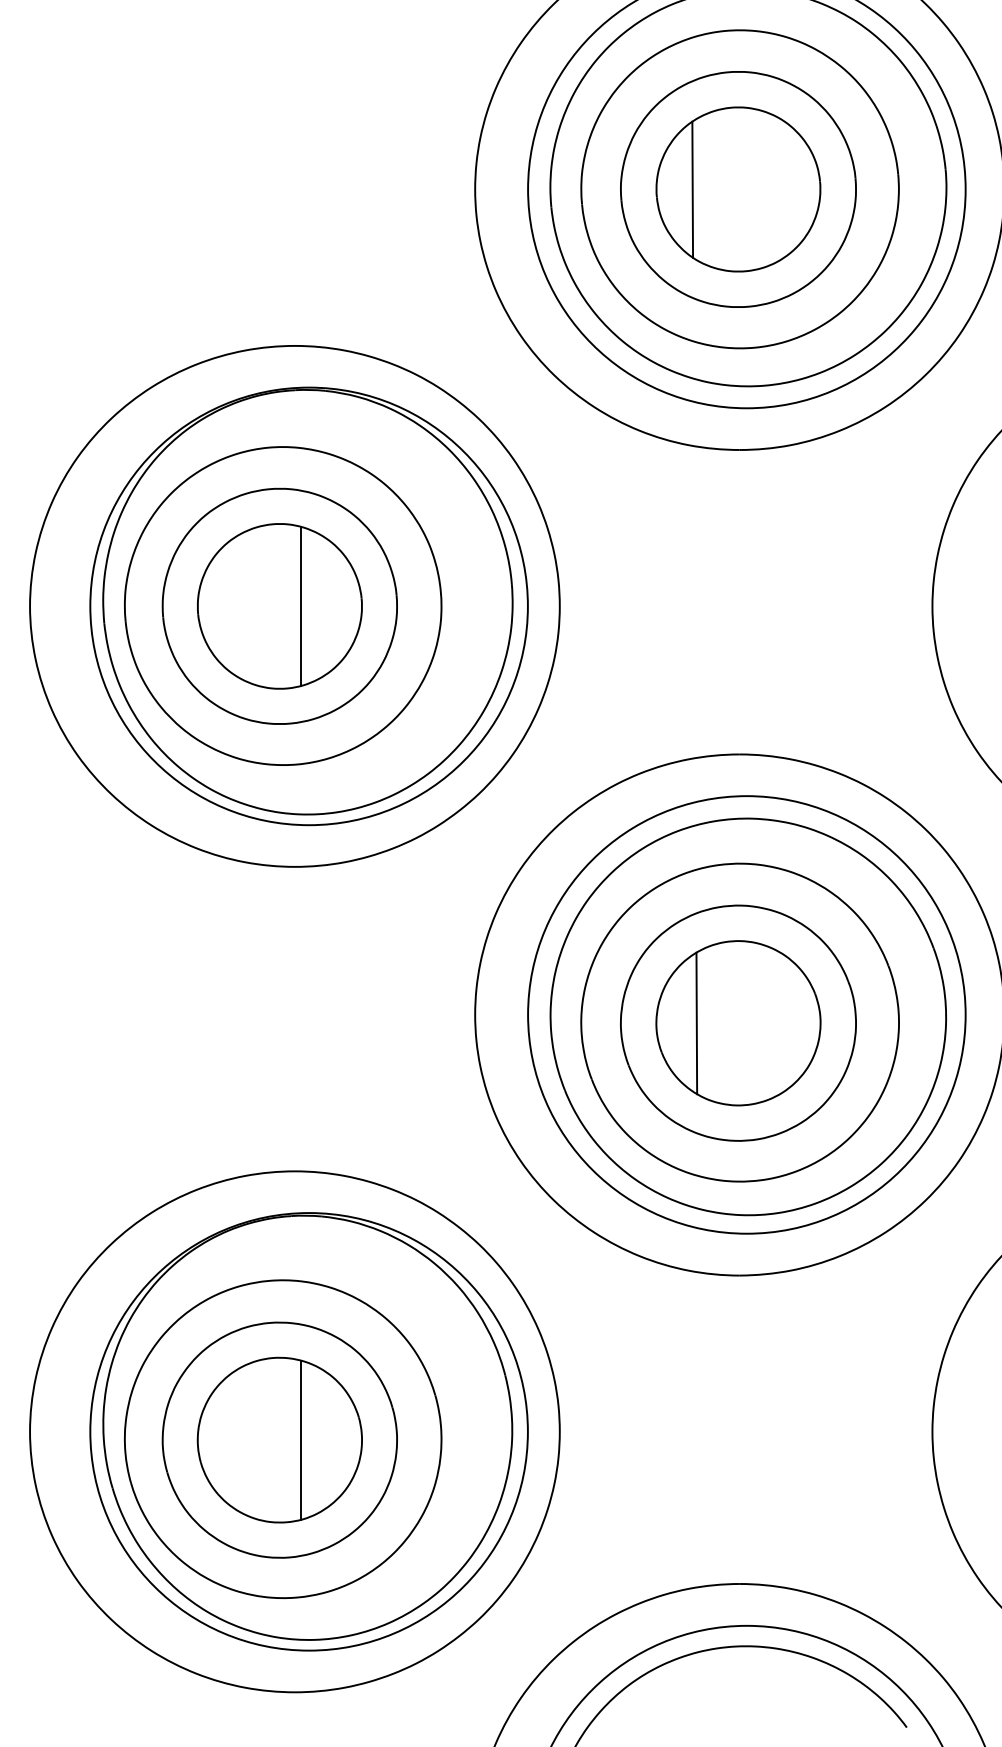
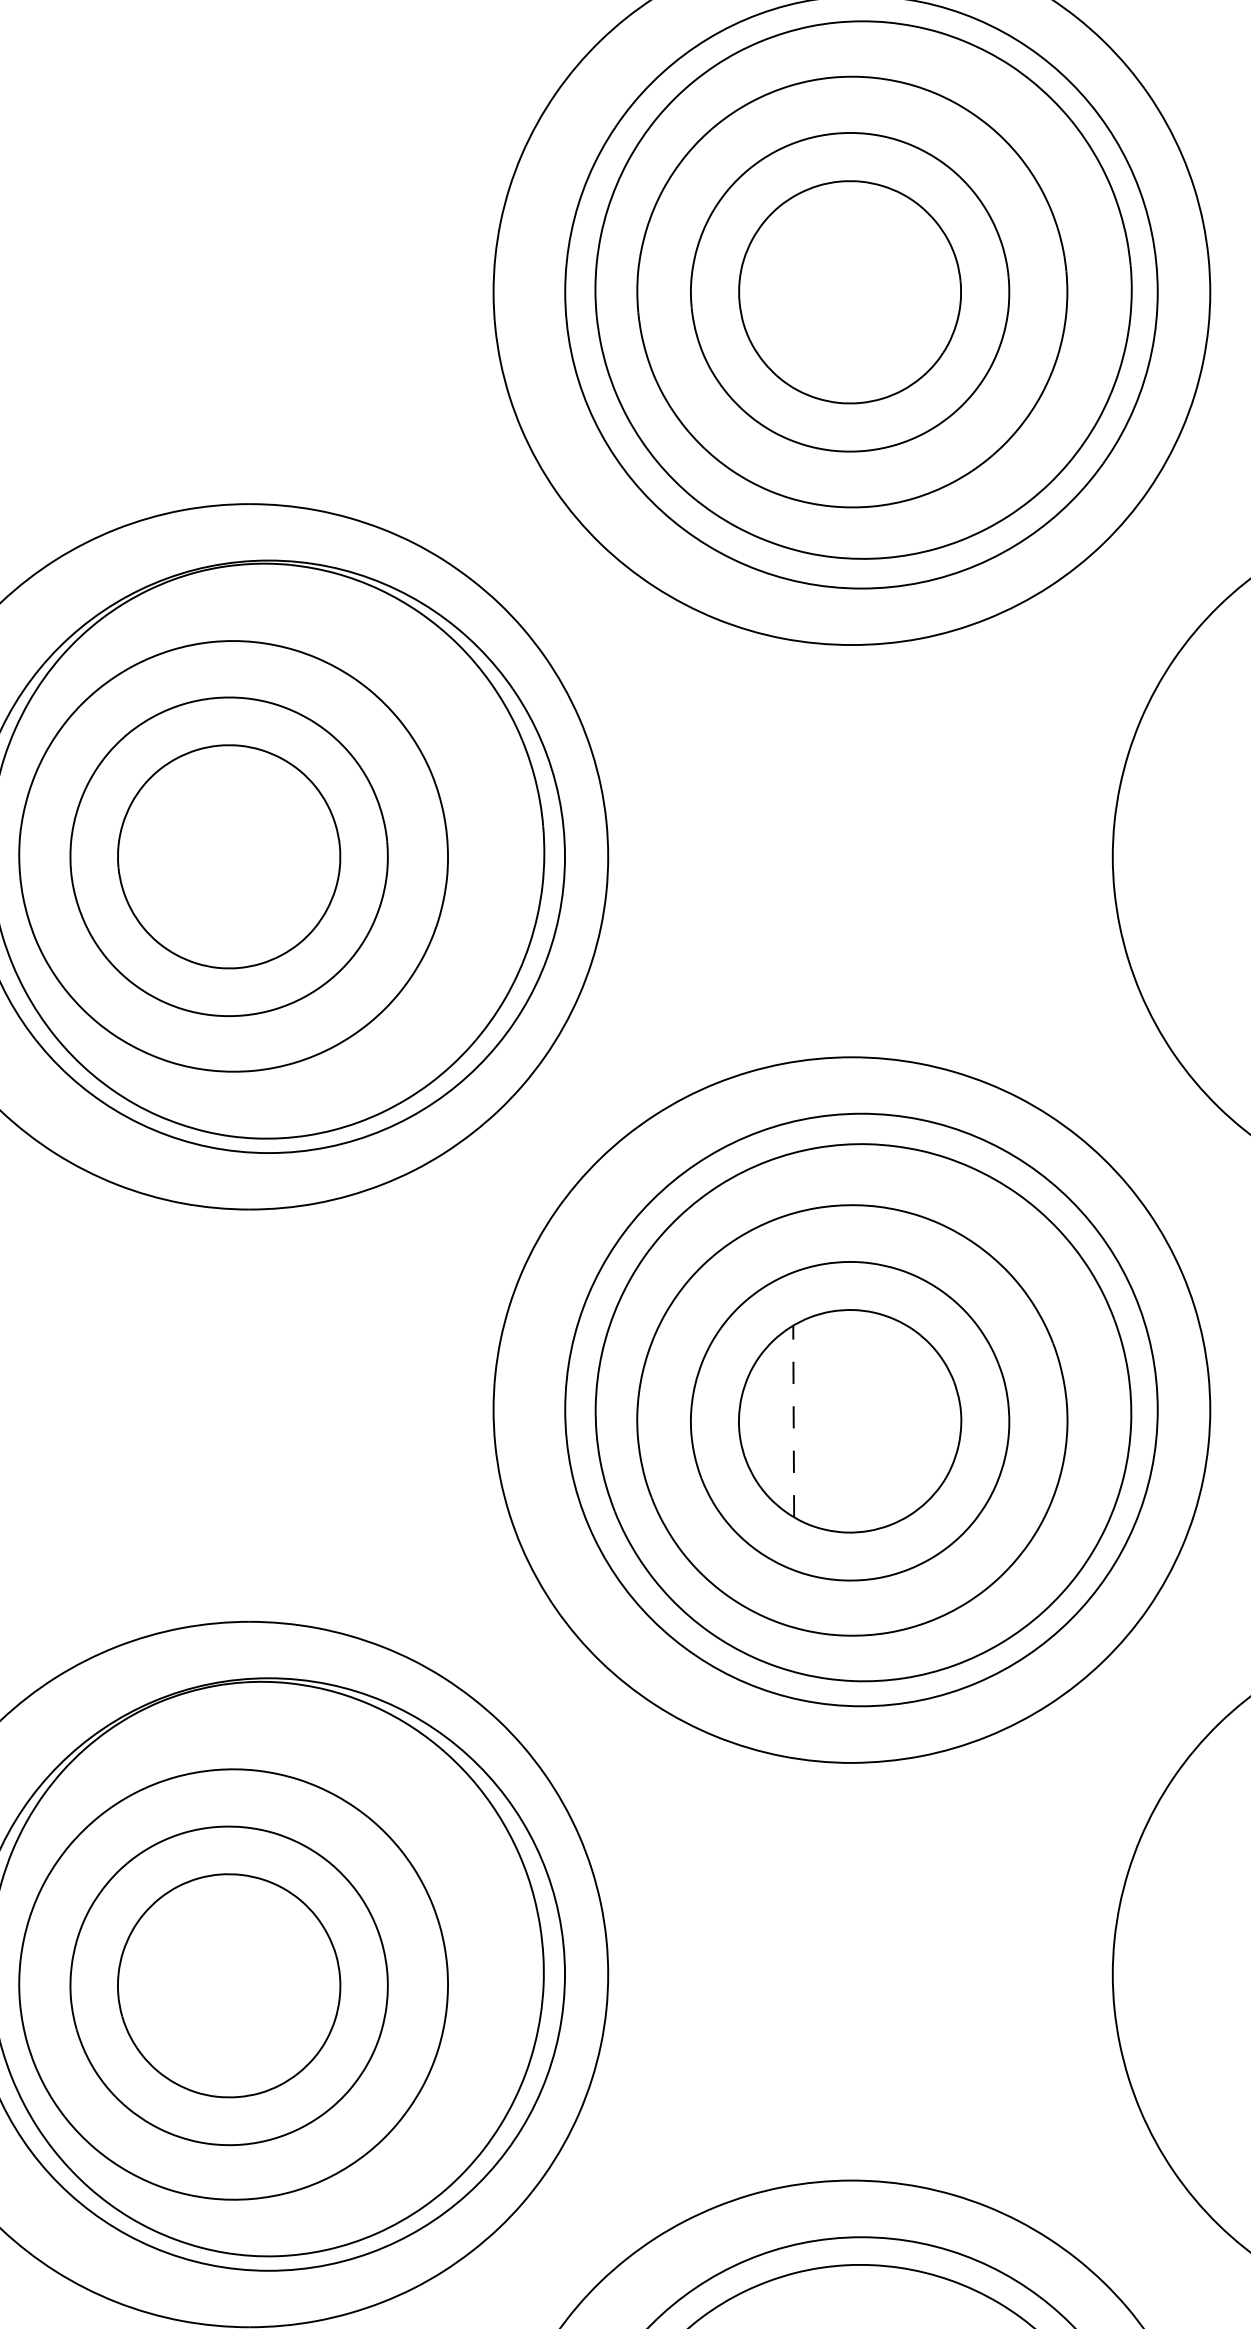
line: (692, 189) -> (787, 292), removed
line: (300, 606) -> (257, 856), removed
line: (696, 1023) -> (793, 1421), solid -> dashed
line: (300, 1439) -> (257, 1984), removed

